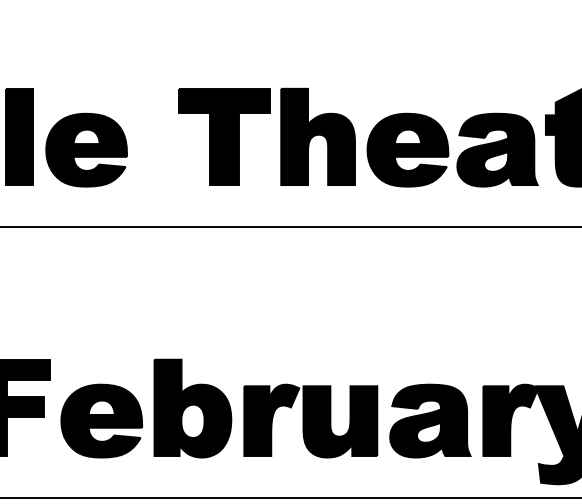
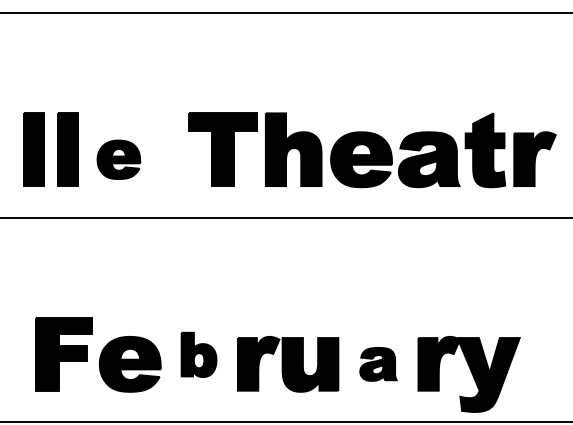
part: (86, 149) -> (118, 159), size x0.7
part: (192, 408) -> (198, 354), size x0.6
part: (430, 421) -> (378, 364), size x0.6

